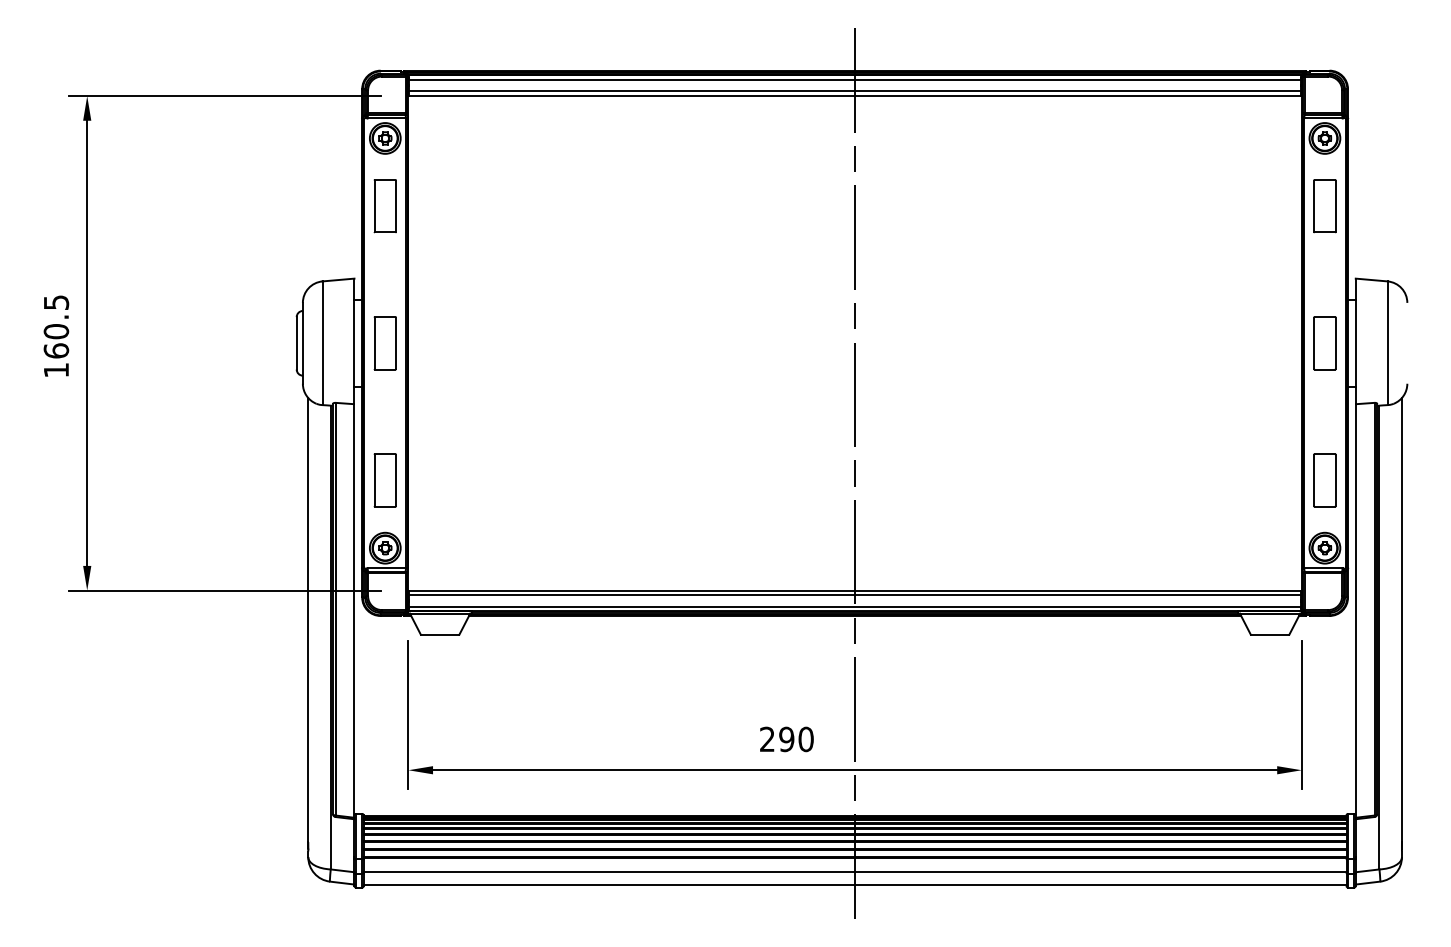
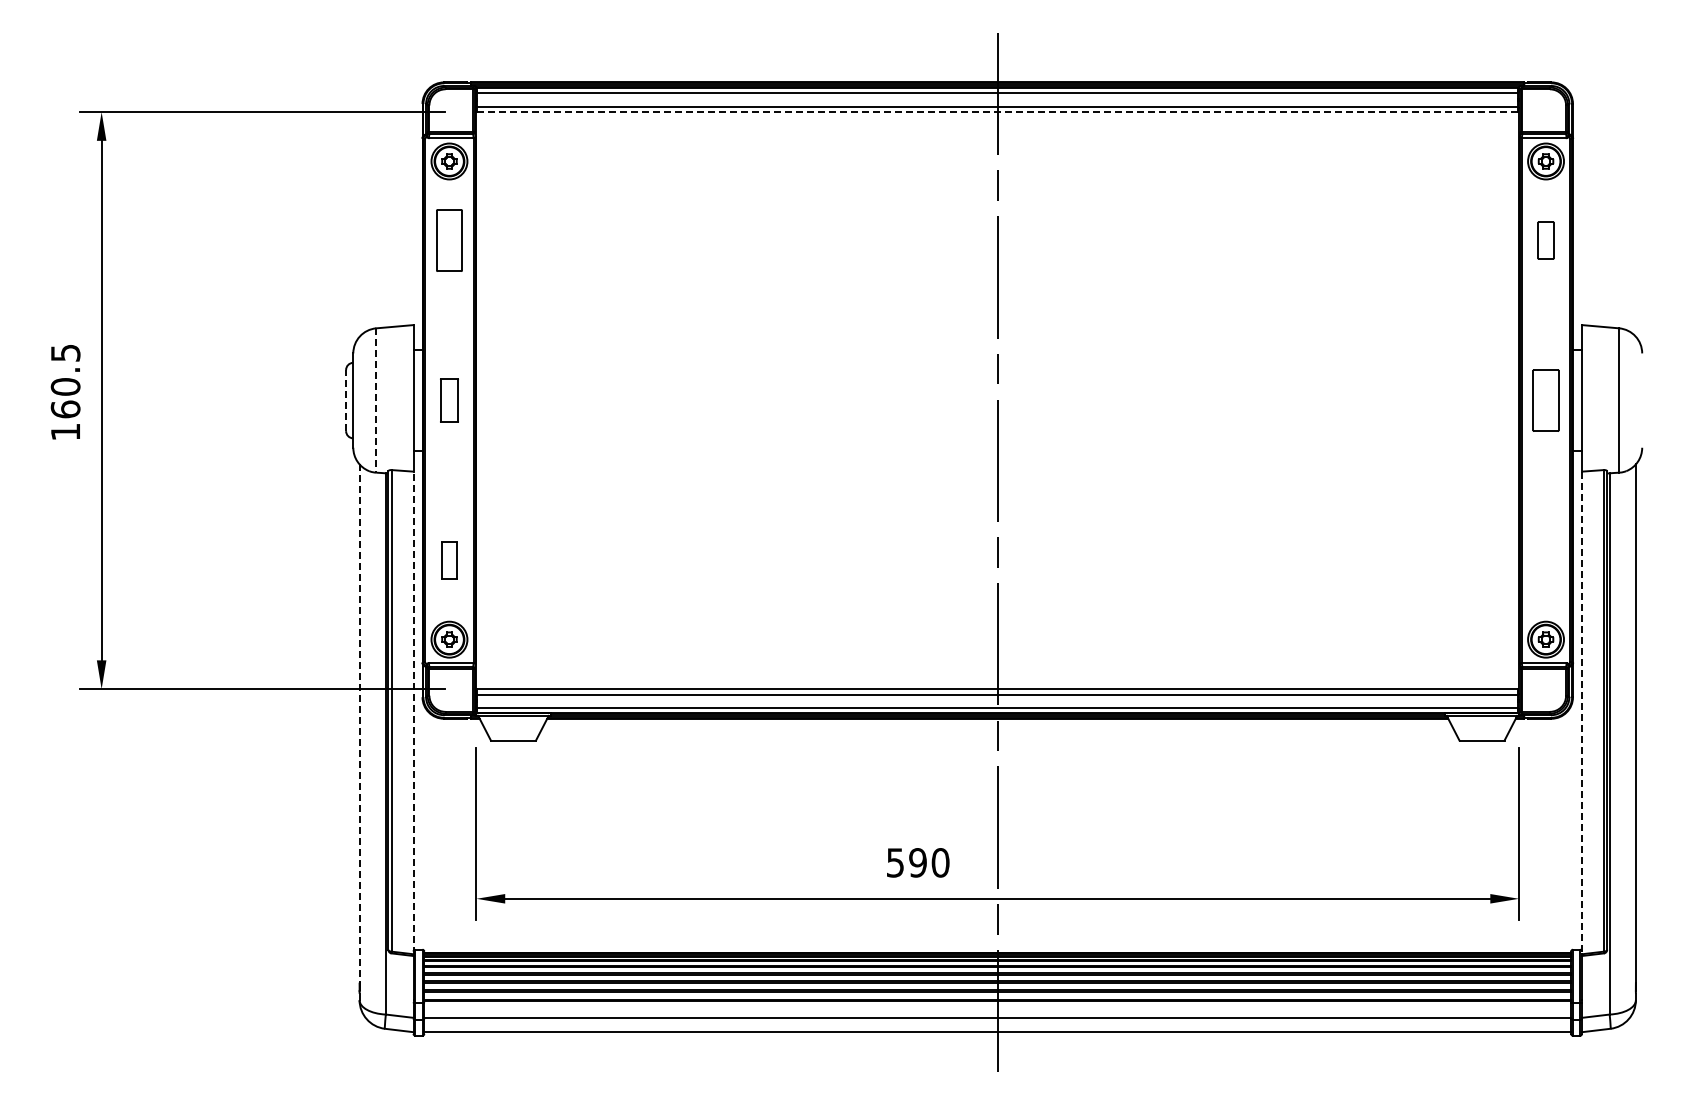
line: (854, 96) -> (997, 112), solid -> dashed
part: (1324, 206) -> (1545, 240), size x0.6
line: (297, 343) -> (346, 400), solid -> dashed
part: (385, 343) -> (449, 400), size x0.7
line: (322, 344) -> (376, 401), solid -> dashed
part: (385, 480) -> (449, 560), size x0.6
part: (1324, 480) -> (1545, 560), removed
line: (354, 610) -> (413, 712), solid -> dashed
line: (1355, 611) -> (1581, 713), solid -> dashed
line: (308, 620) -> (359, 724), solid -> dashed
text: (766, 739) -> (894, 862), 290 -> 590

